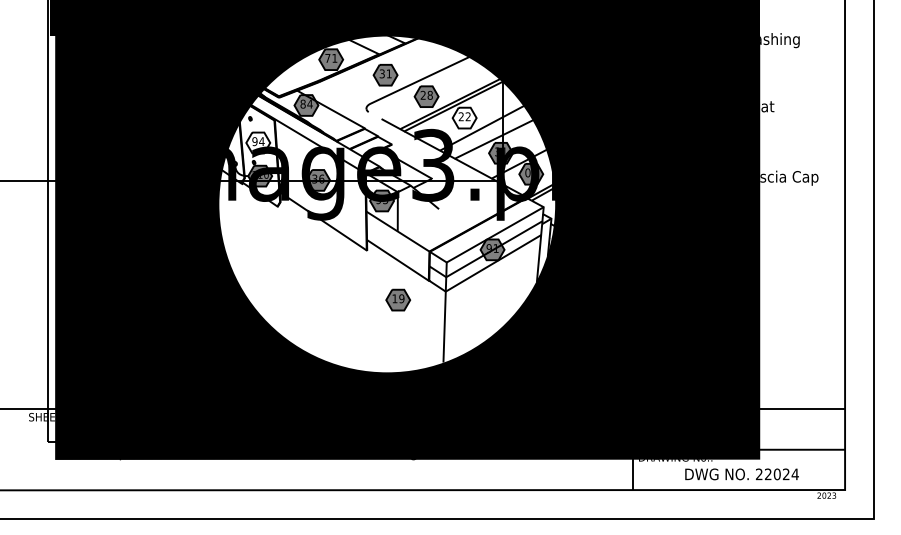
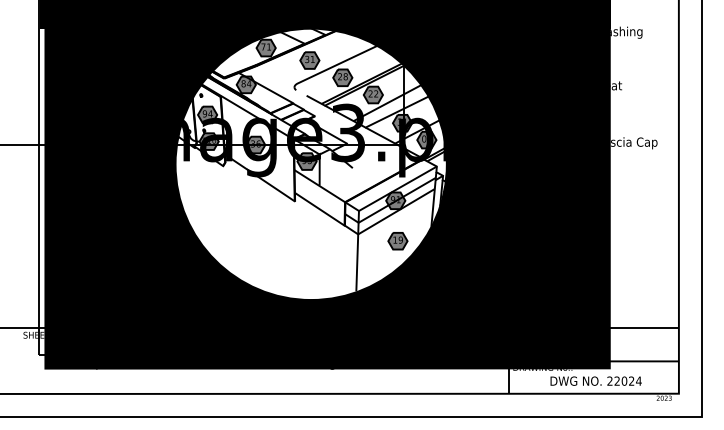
fill: (464, 117) -> (373, 94), added
fill: (258, 142) -> (207, 114), added
part: (398, 299) -> (398, 240), moved

